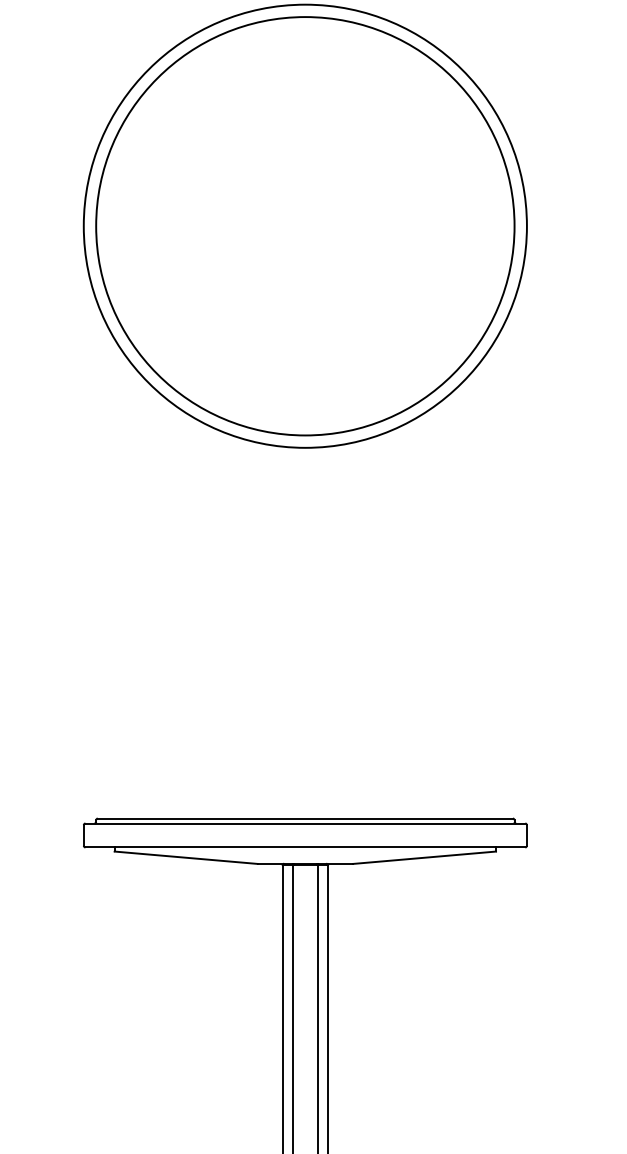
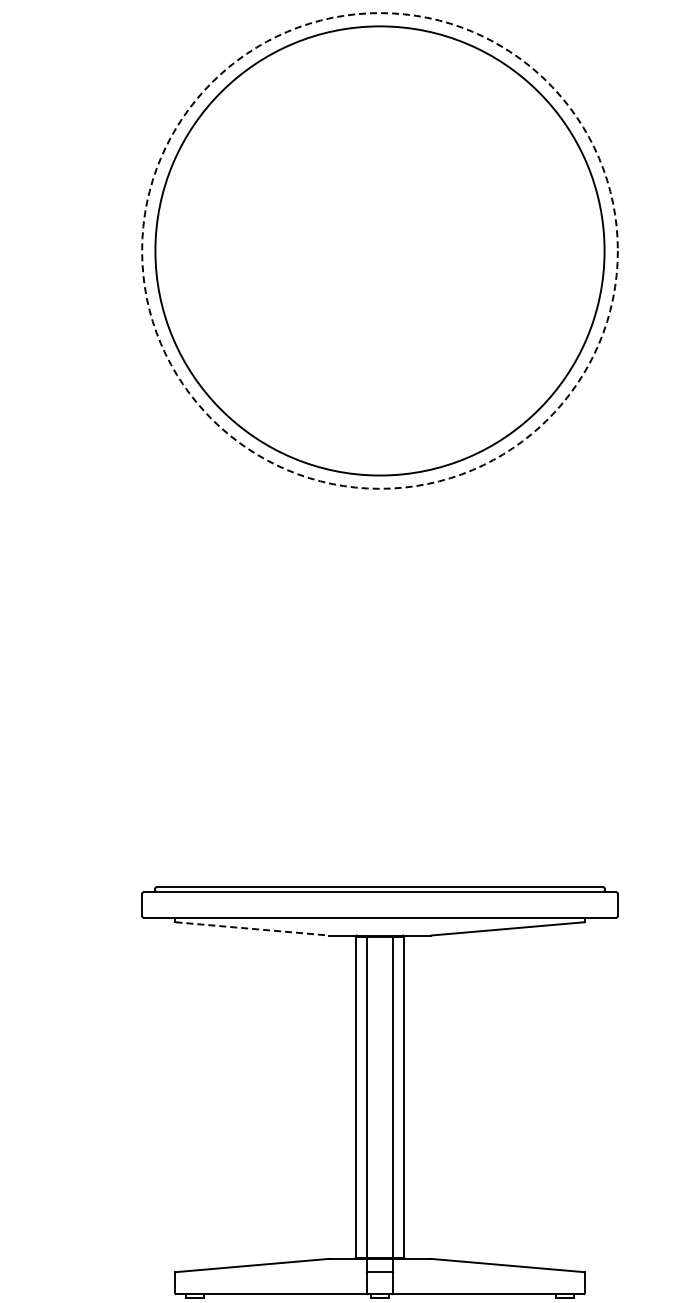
circle: (304, 225) -> (379, 250), solid -> dashed
line: (186, 857) -> (252, 928), solid -> dashed

